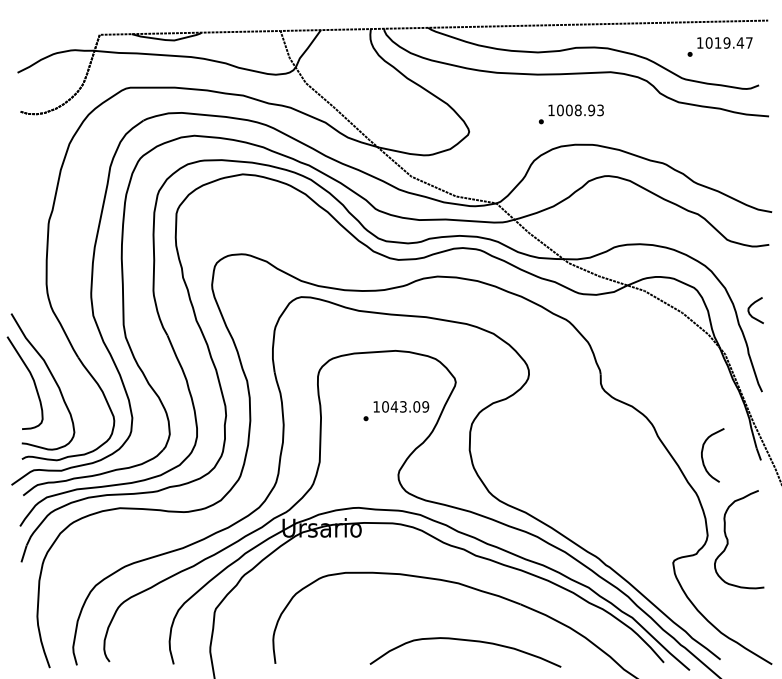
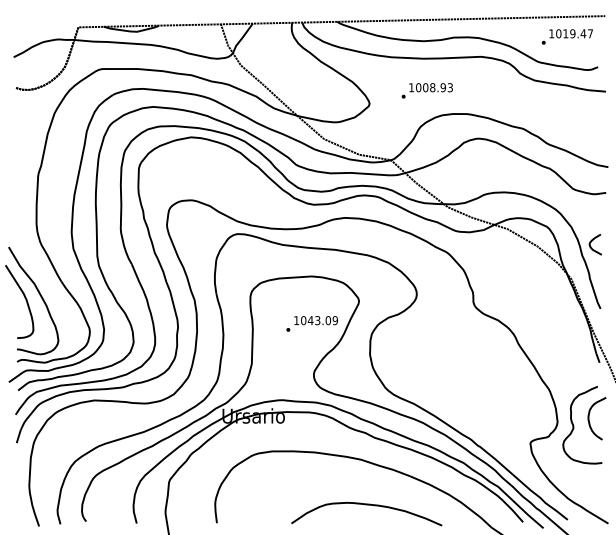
text: (570, 114) -> (426, 90), moved
curve: (703, 458) -> (589, 421), moved

